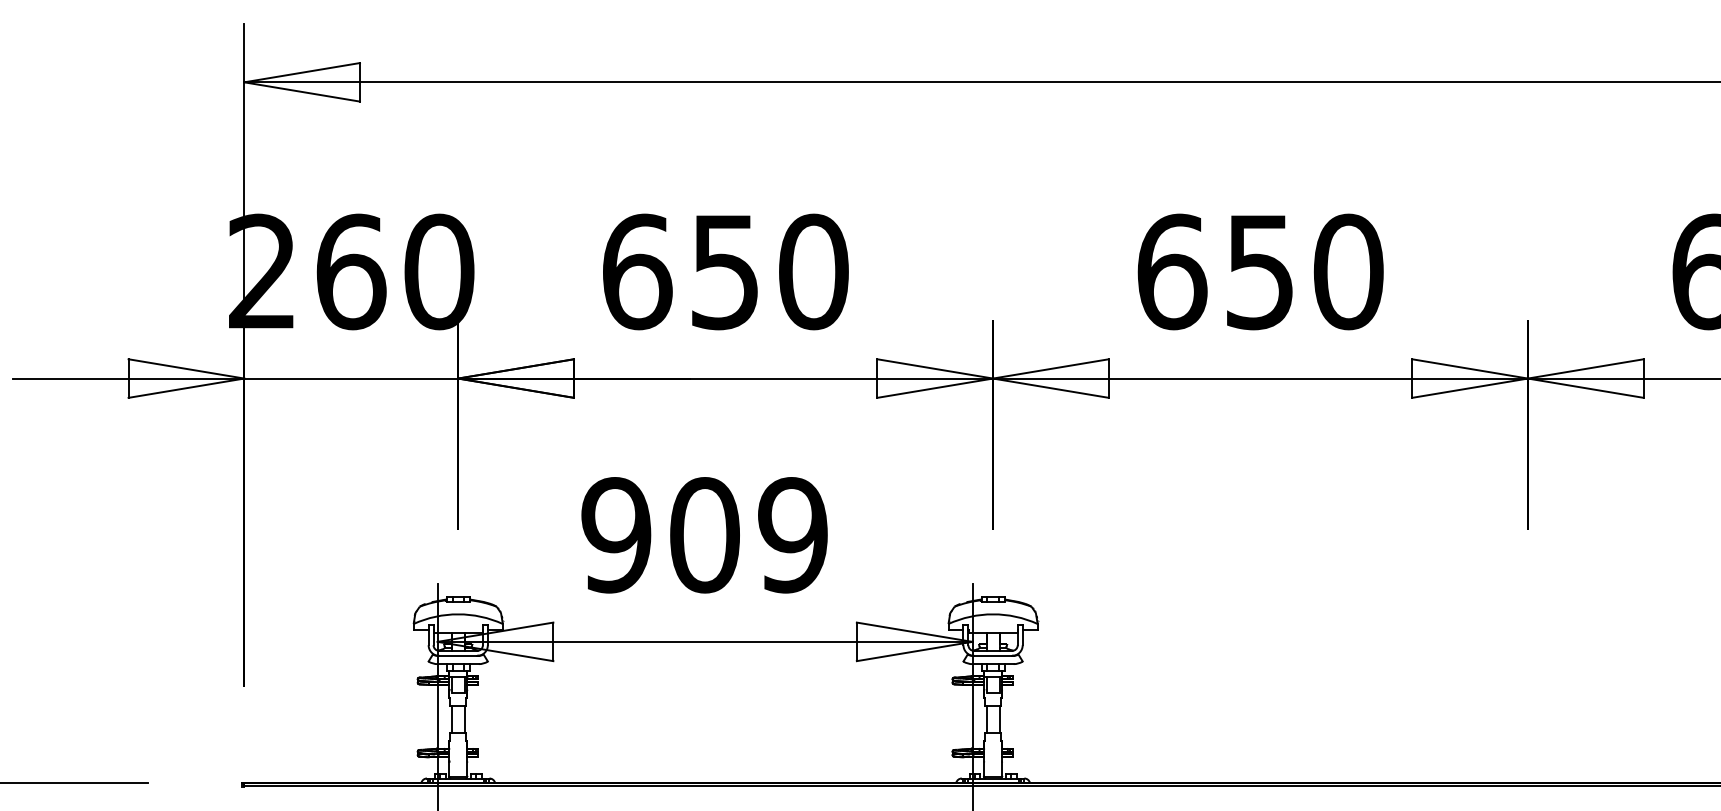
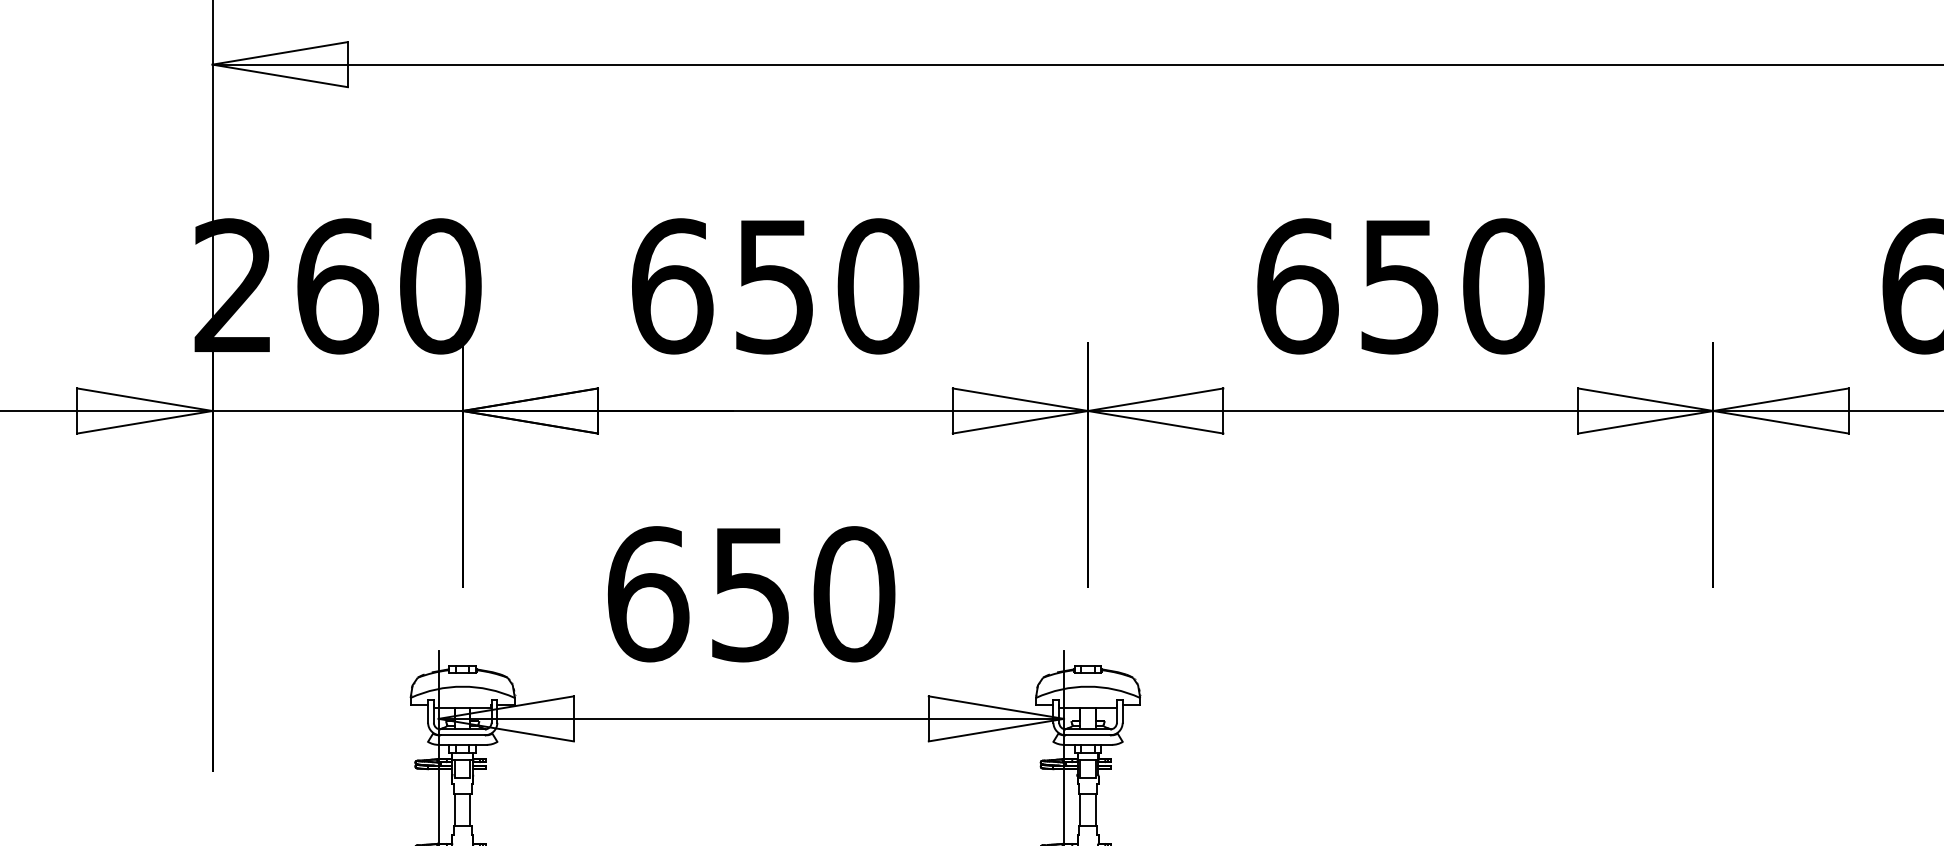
text: (704, 535) -> (750, 594), 909 -> 650

